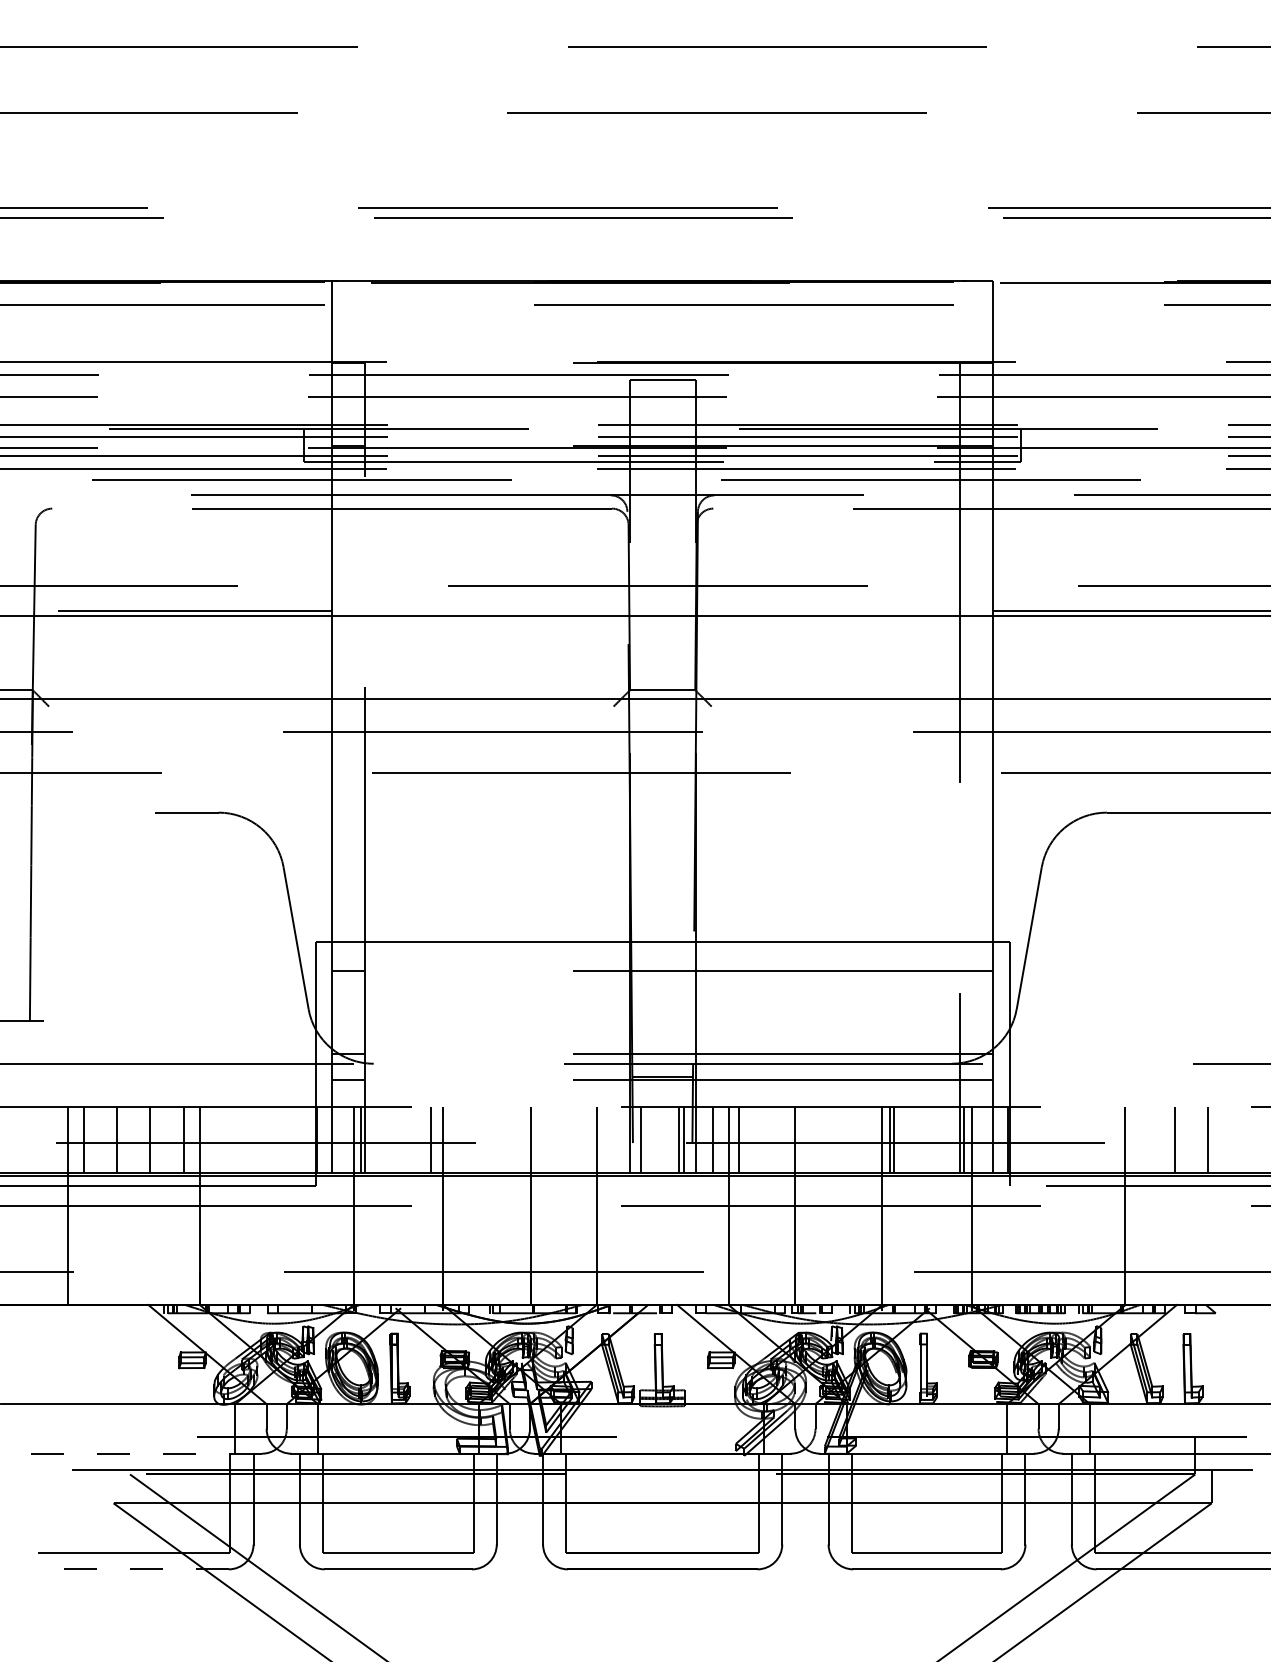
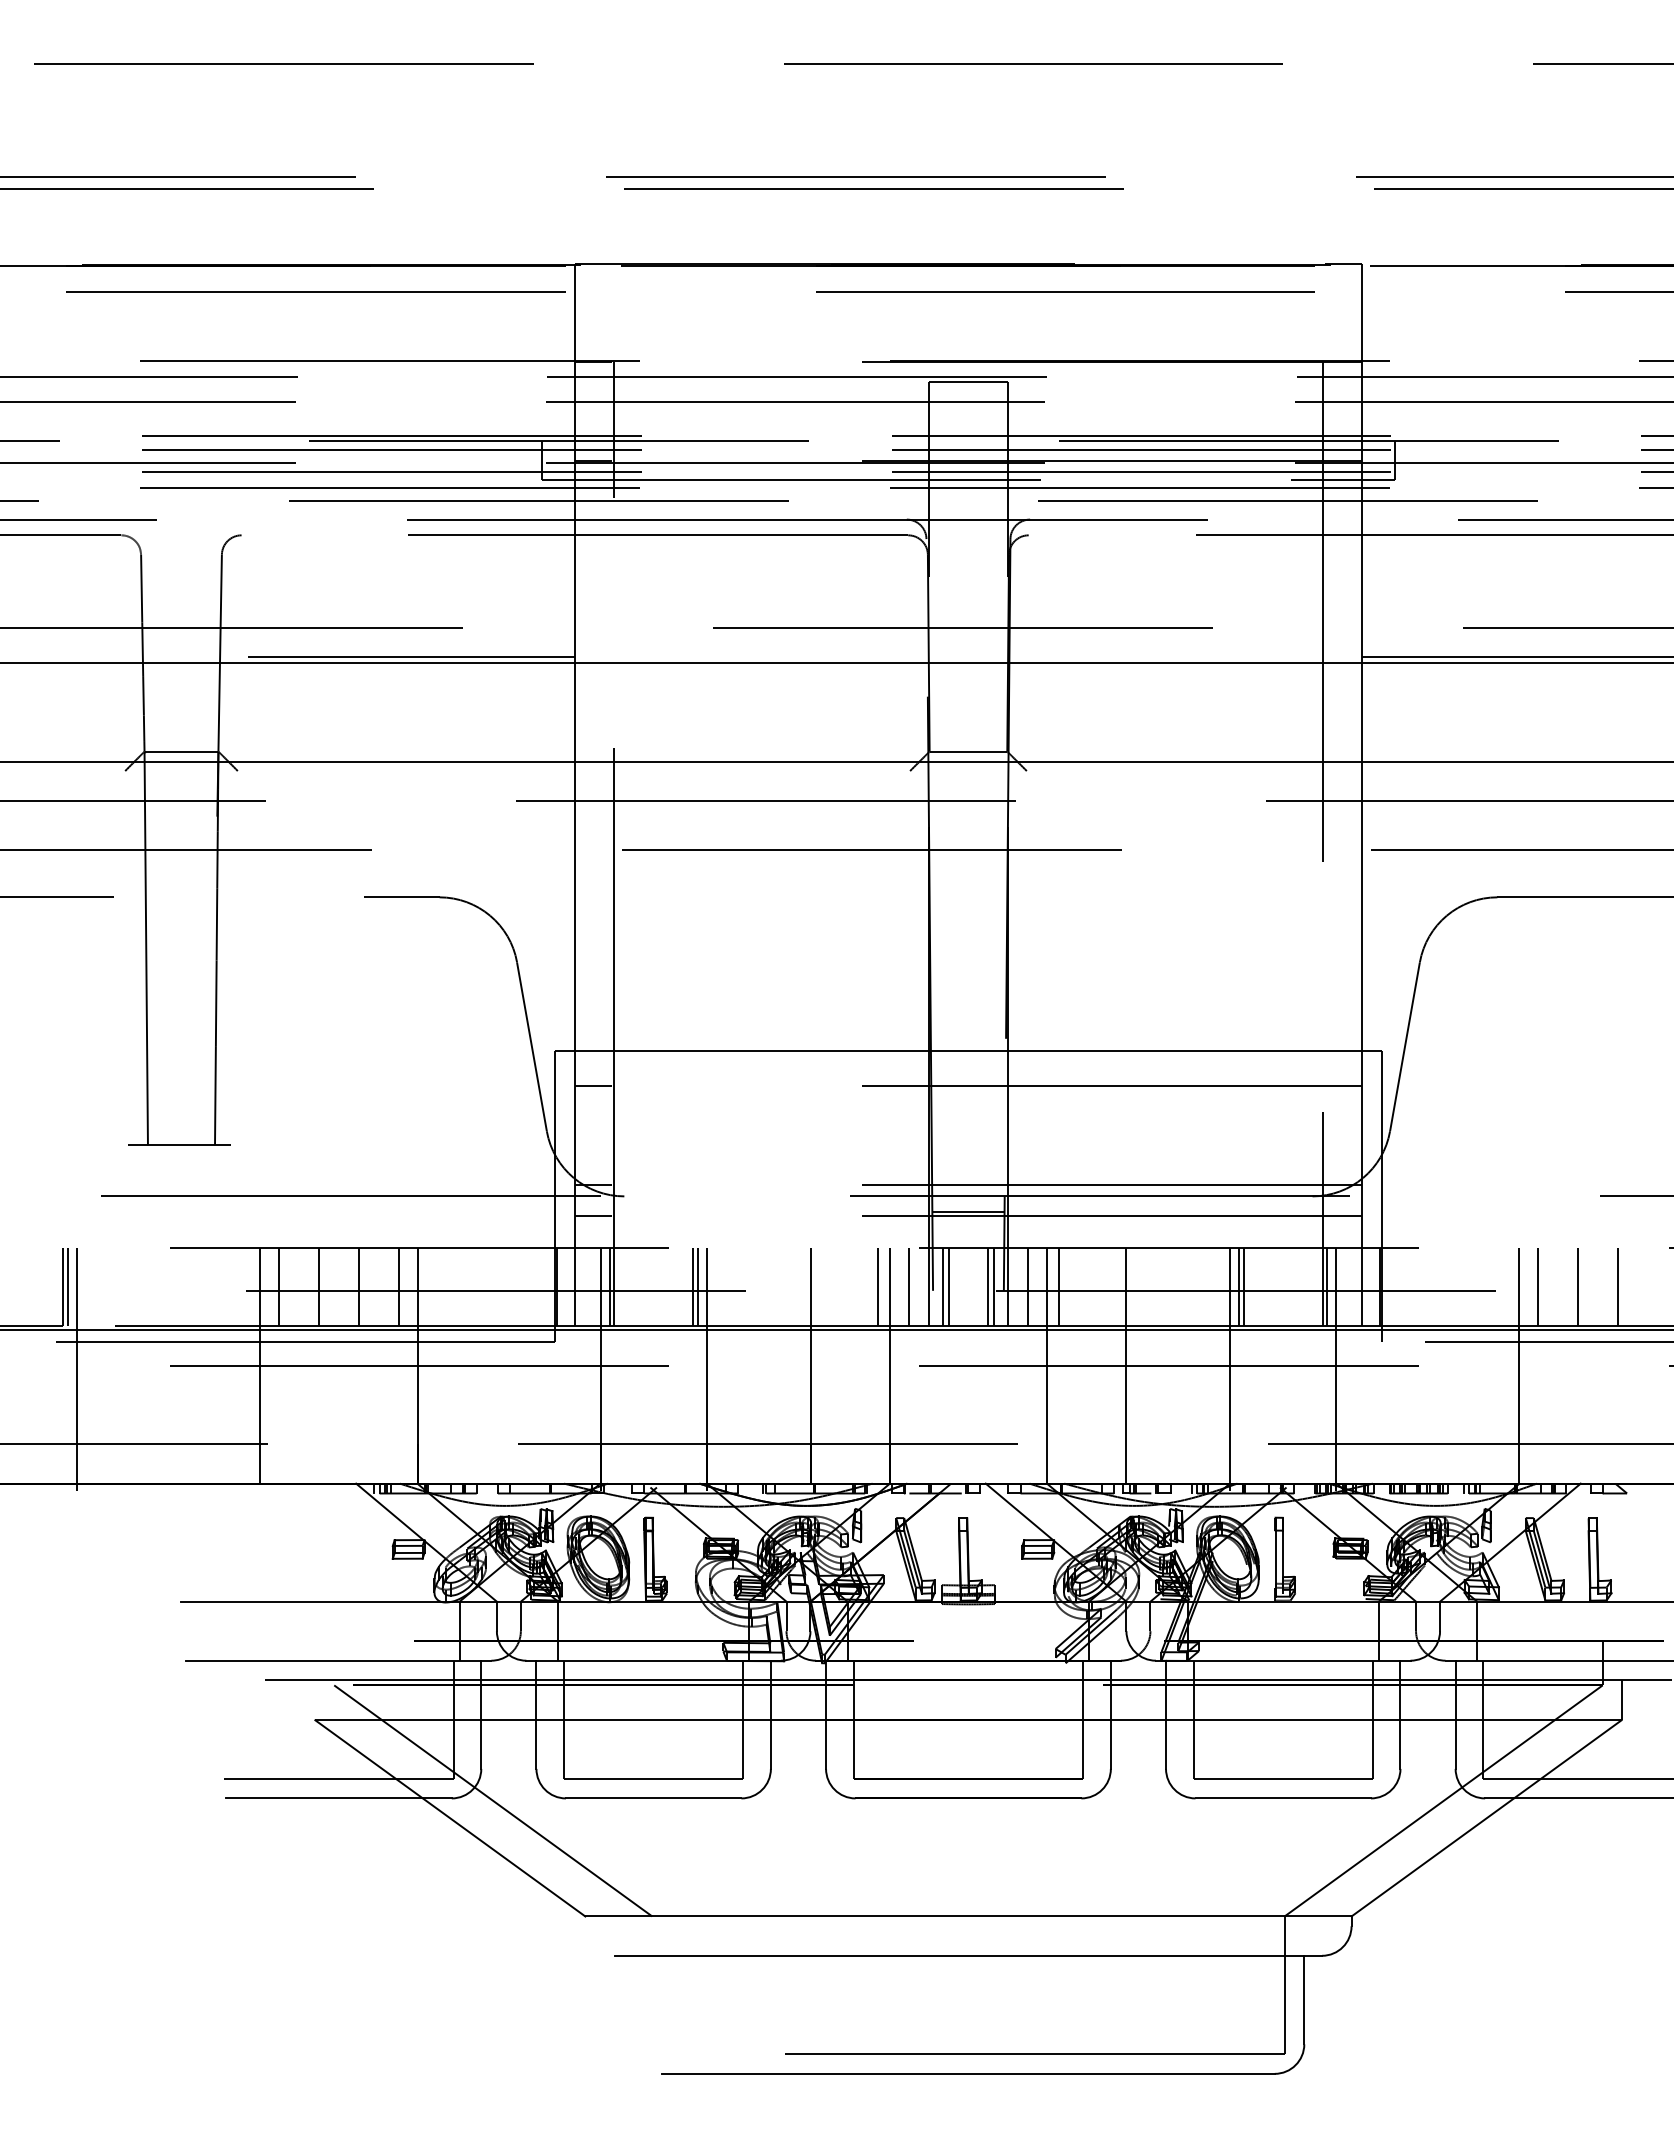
line: (435, 1139) -> (697, 1286), added
line: (586, 1139) -> (877, 1286), added
line: (612, 1139) -> (908, 1286), added
line: (645, 1139) -> (948, 1286), added
line: (1141, 1139) -> (1538, 1286), added
line: (133, 1453) -> (338, 1660), dashed -> solid
line: (133, 1569) -> (338, 1798), dashed -> solid

